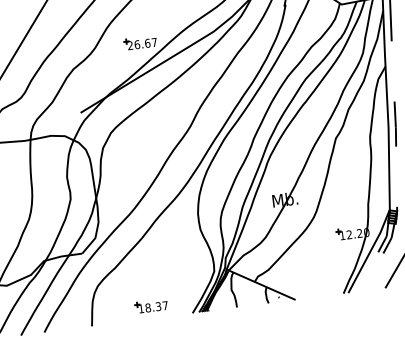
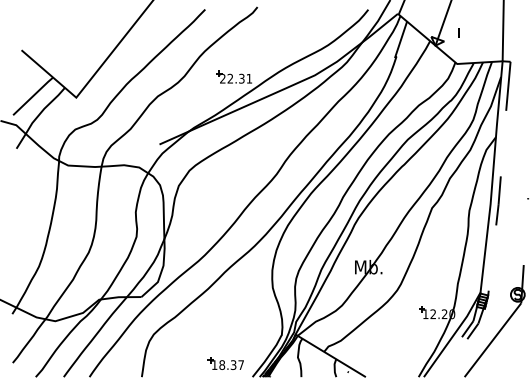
text: (145, 43) -> (239, 78), 26.67 -> 22.31
part: (150, 306) -> (225, 363), moved

